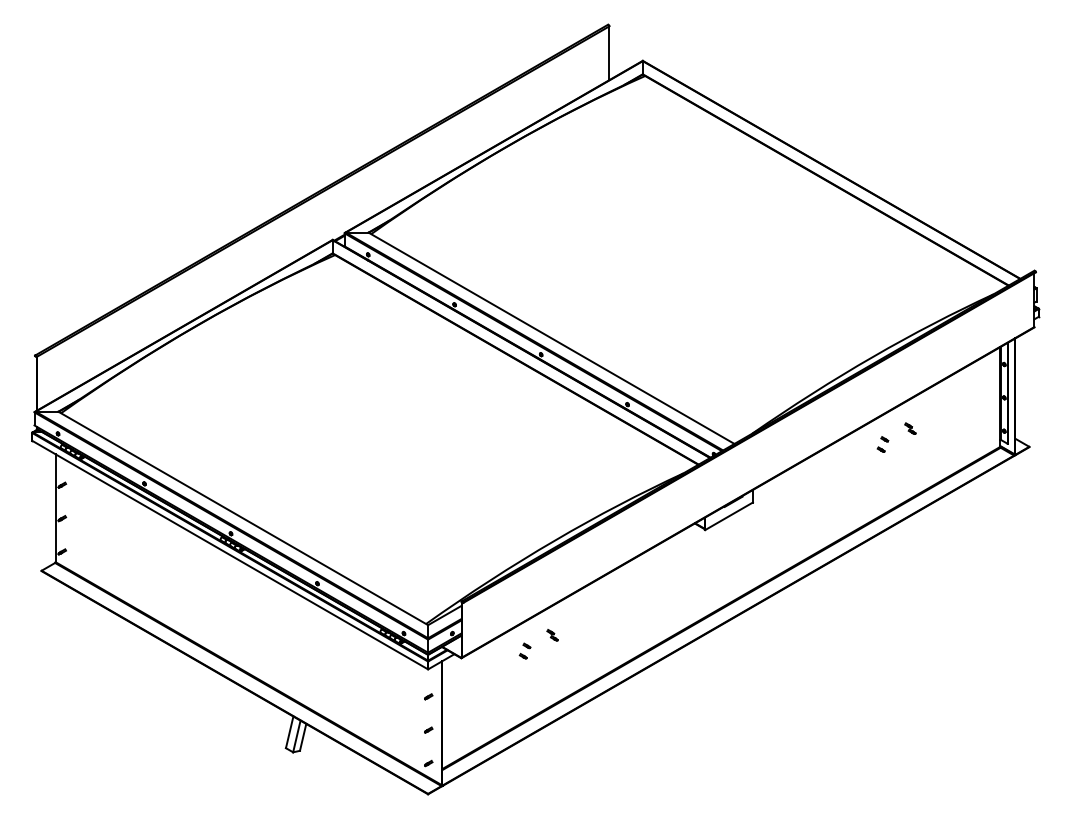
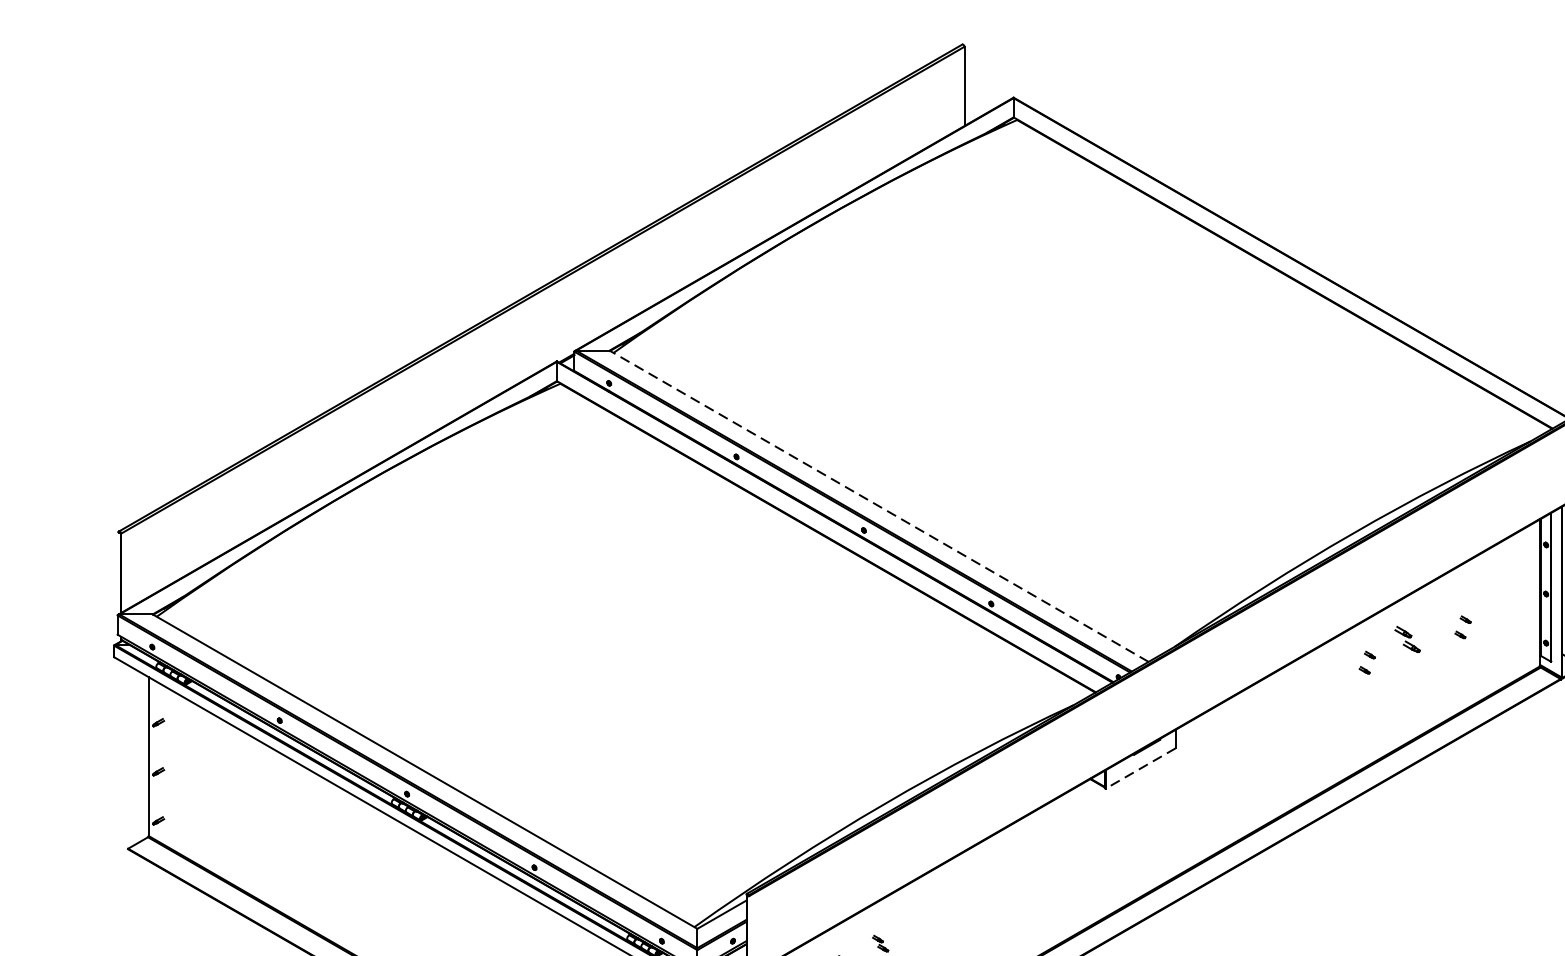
line: (551, 338) -> (879, 506), solid -> dashed
part: (947, 420) -> (1462, 627), added
part: (910, 428) -> (1407, 639), size x1.6
line: (729, 516) -> (1141, 768), solid -> dashed

